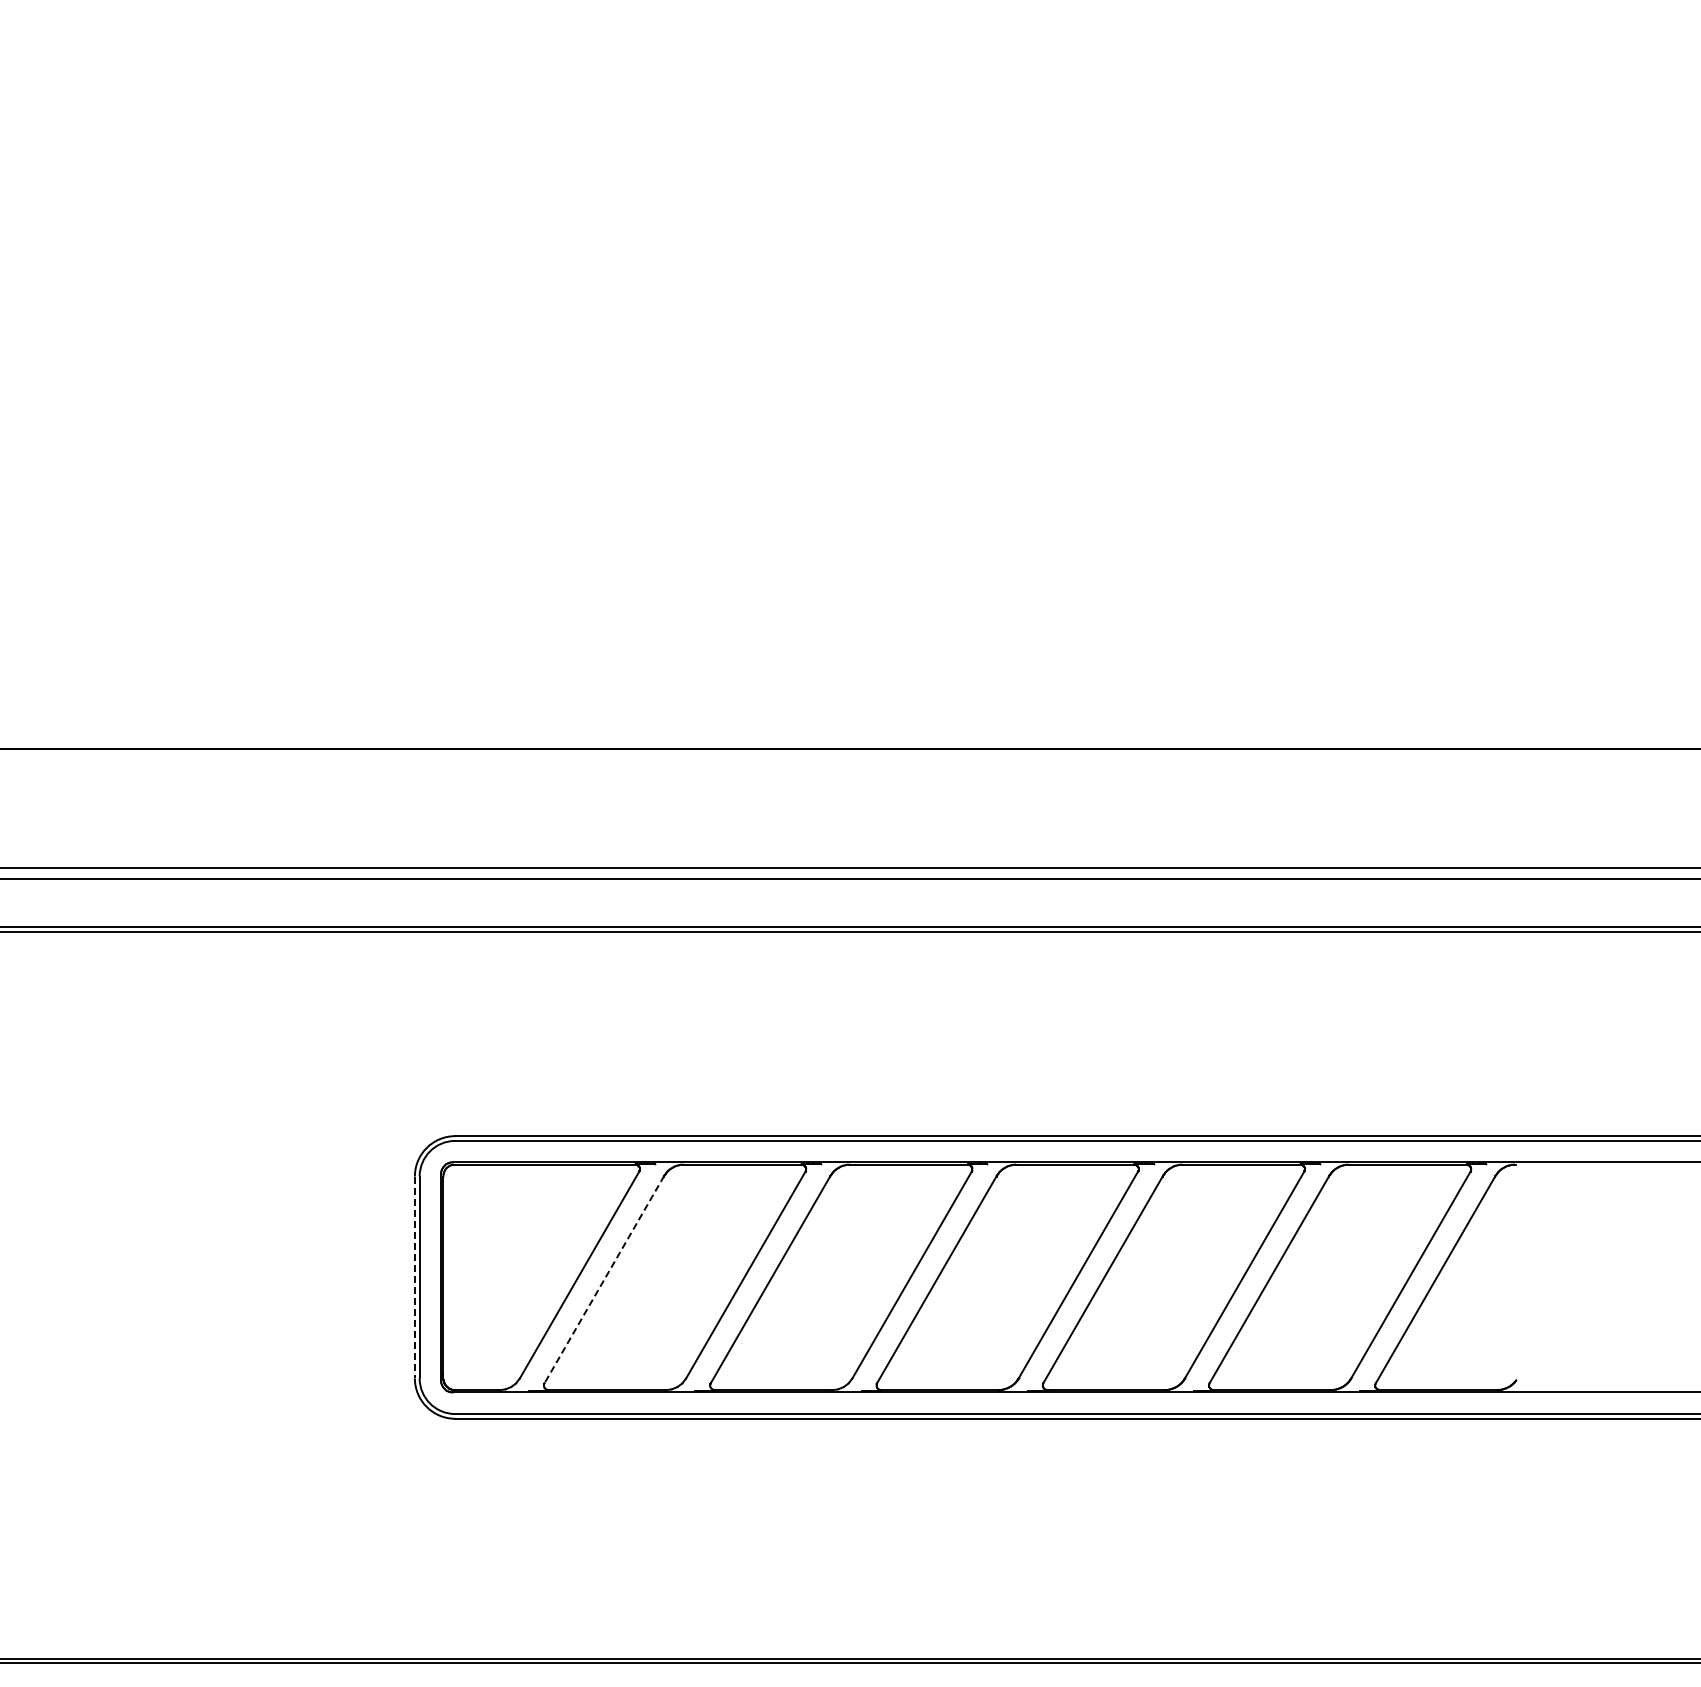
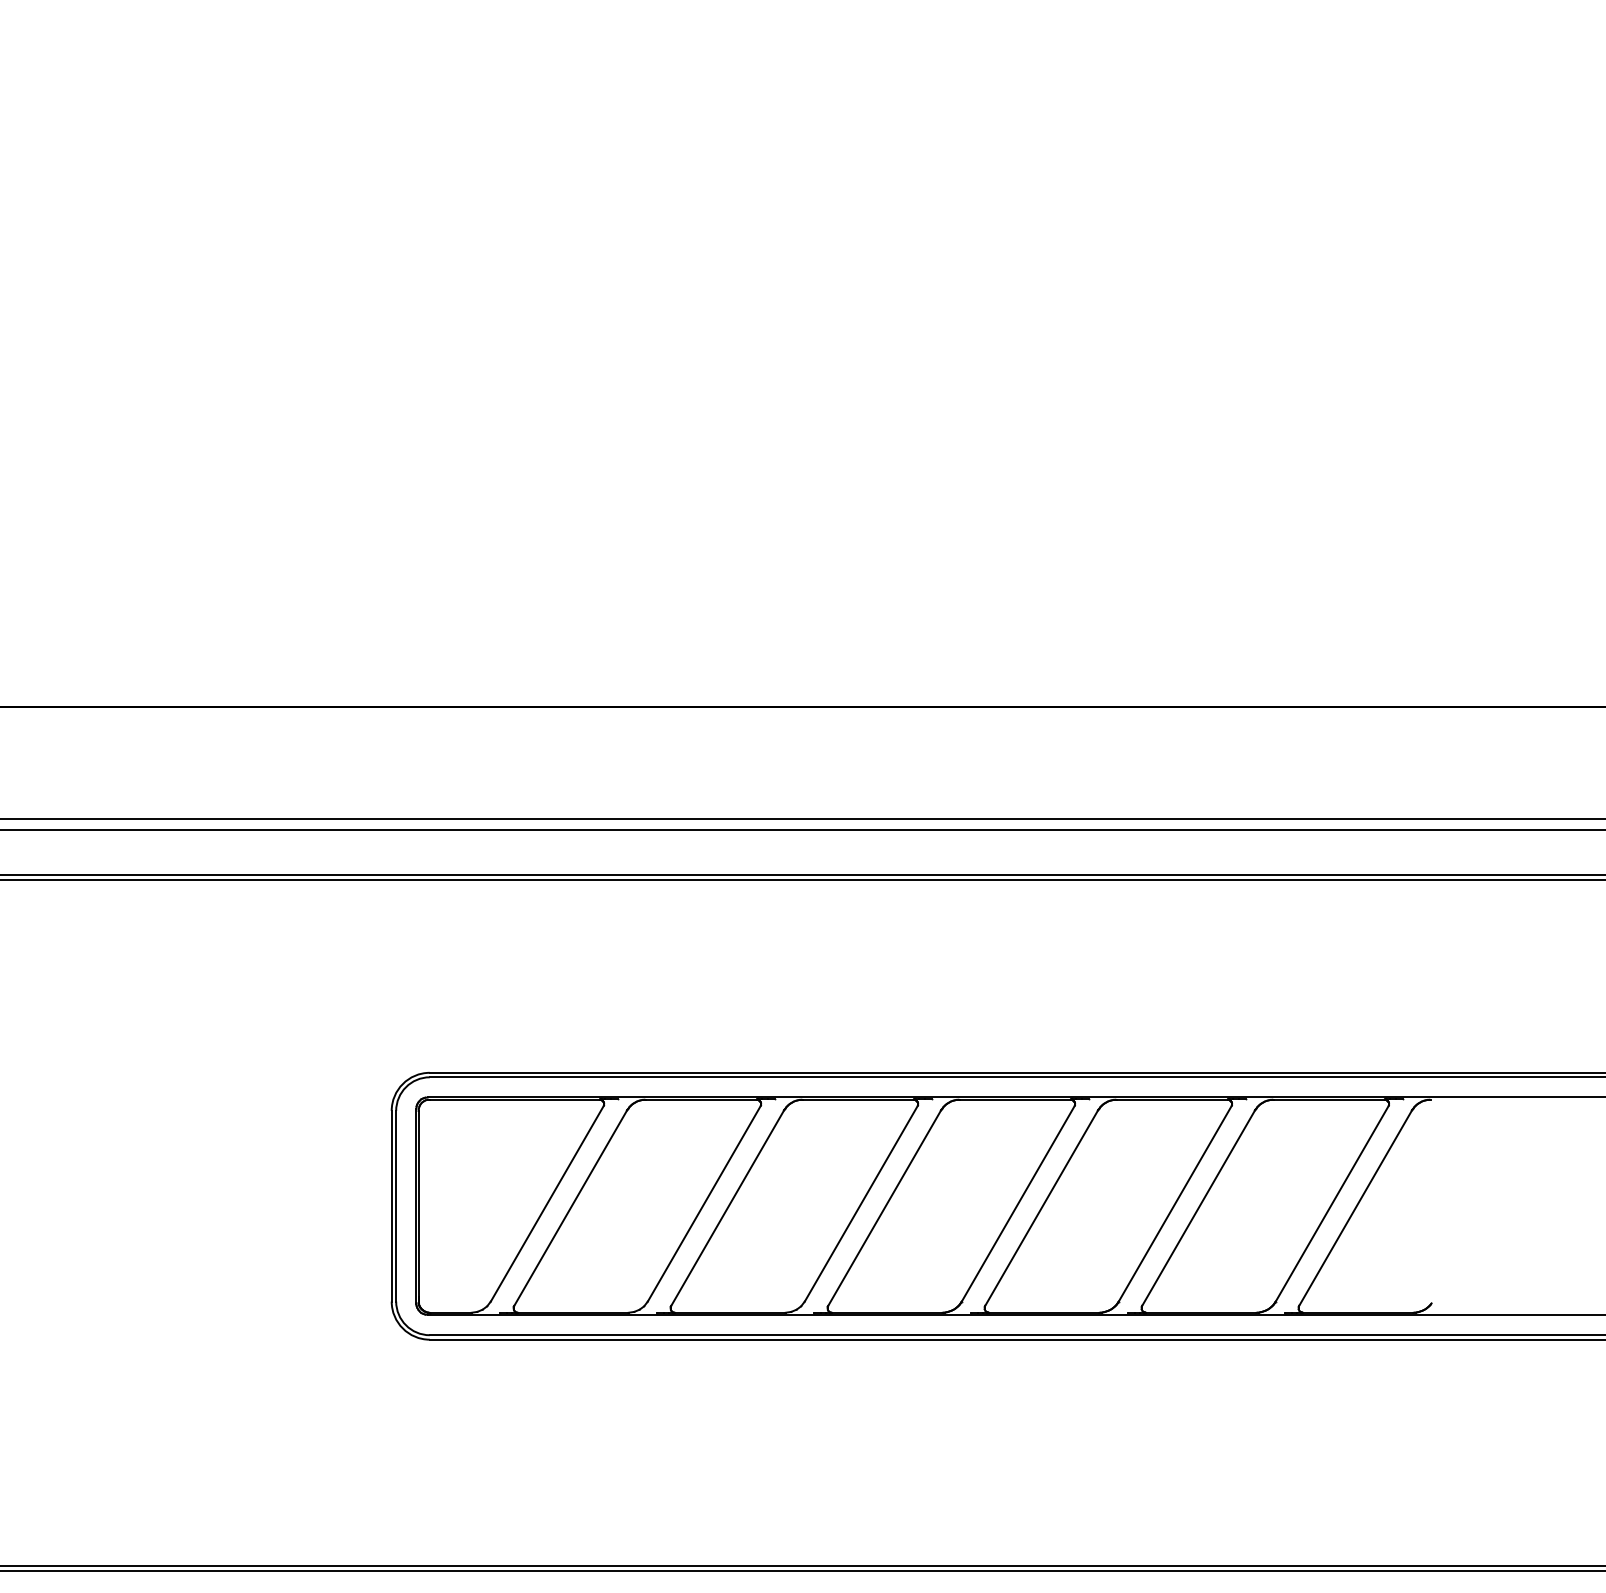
line: (414, 1277) -> (391, 1206), dashed -> solid
line: (604, 1279) -> (570, 1208), dashed -> solid

